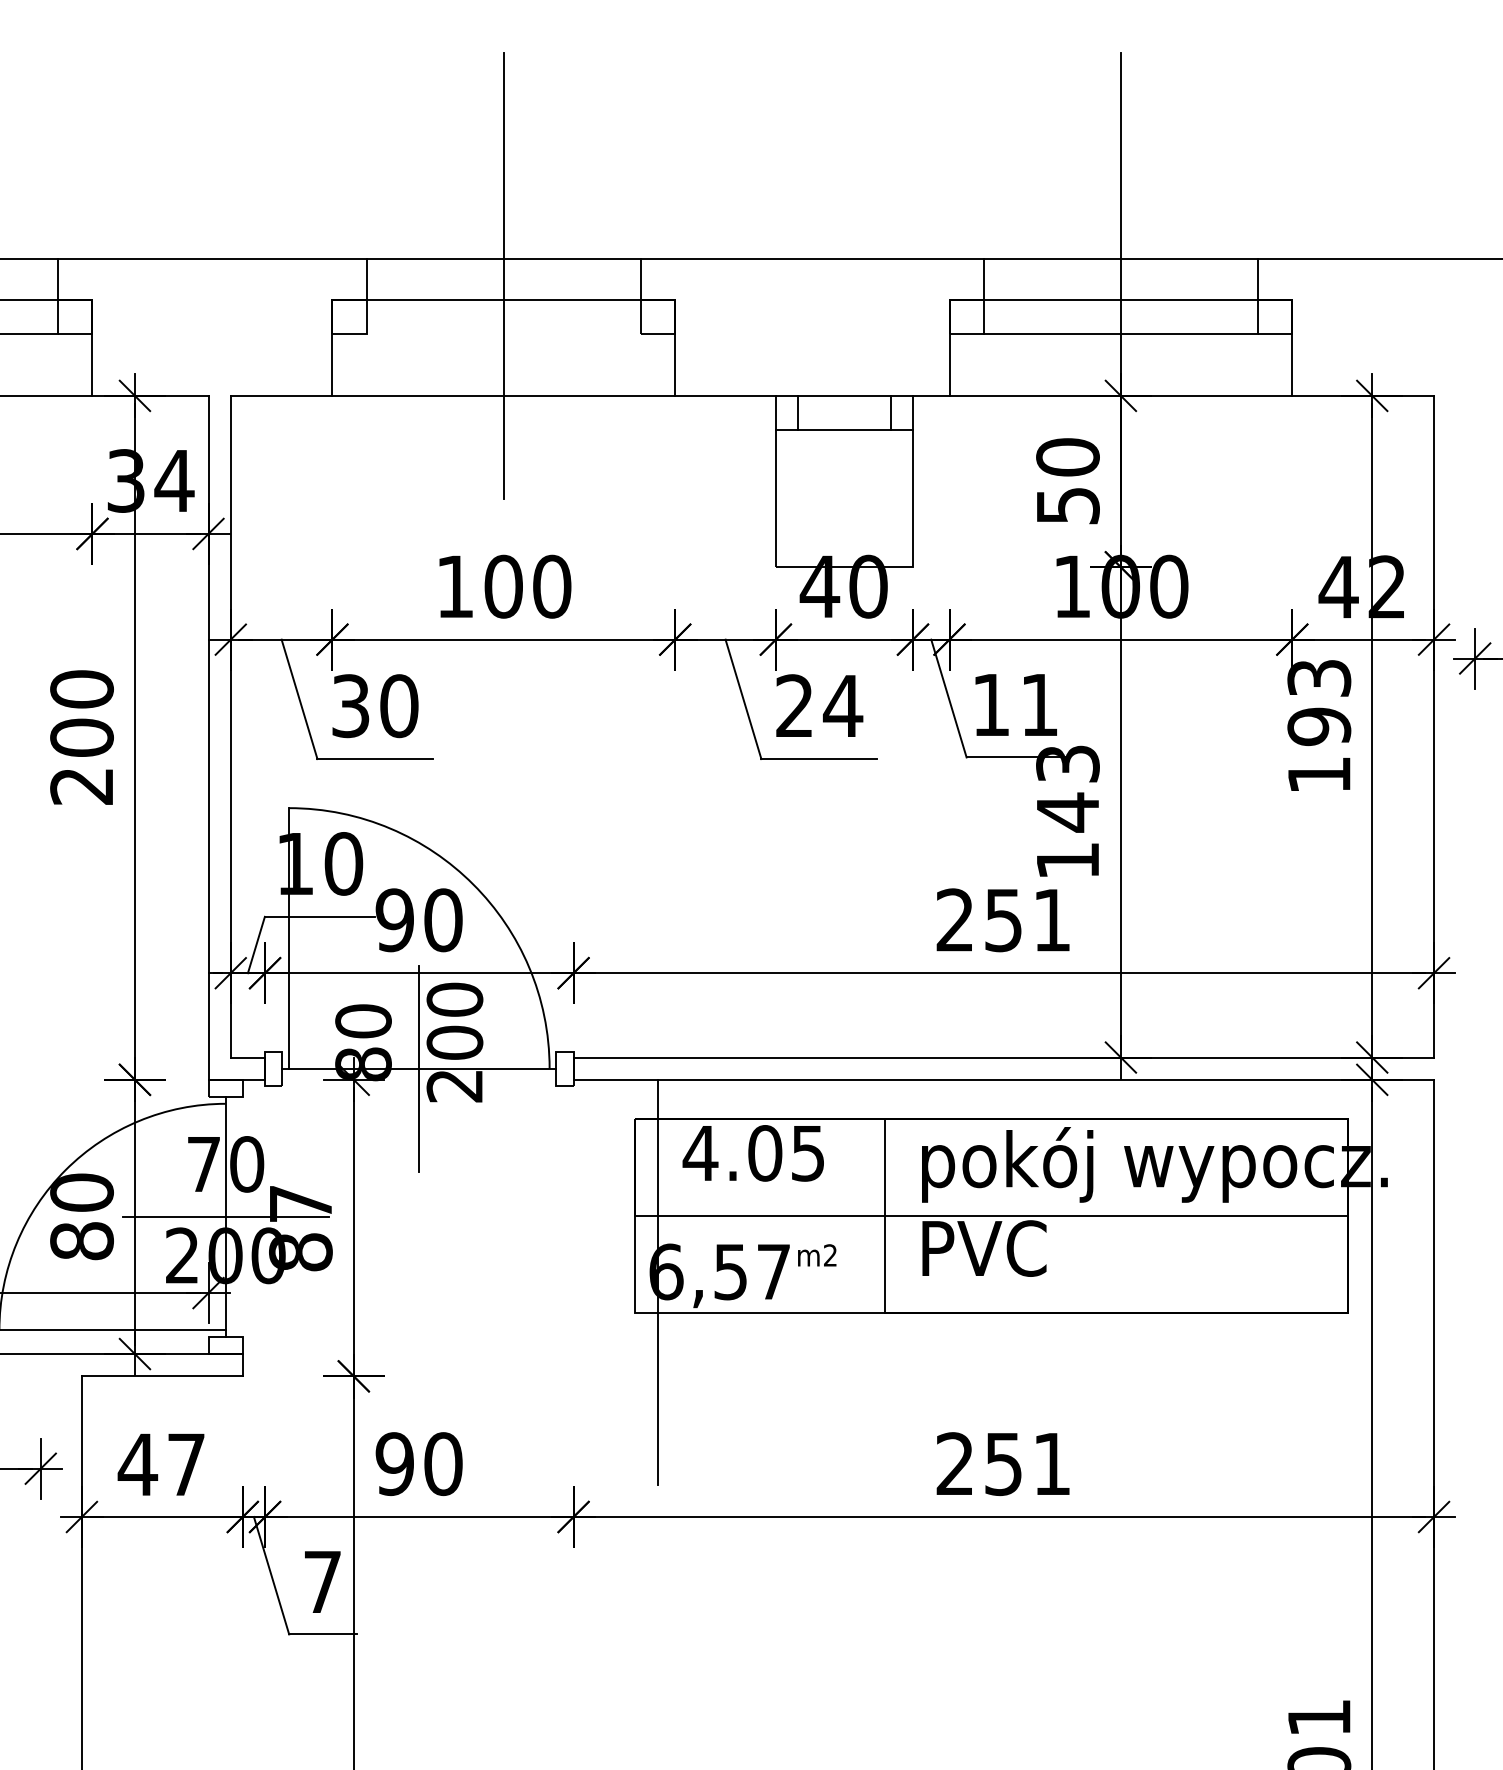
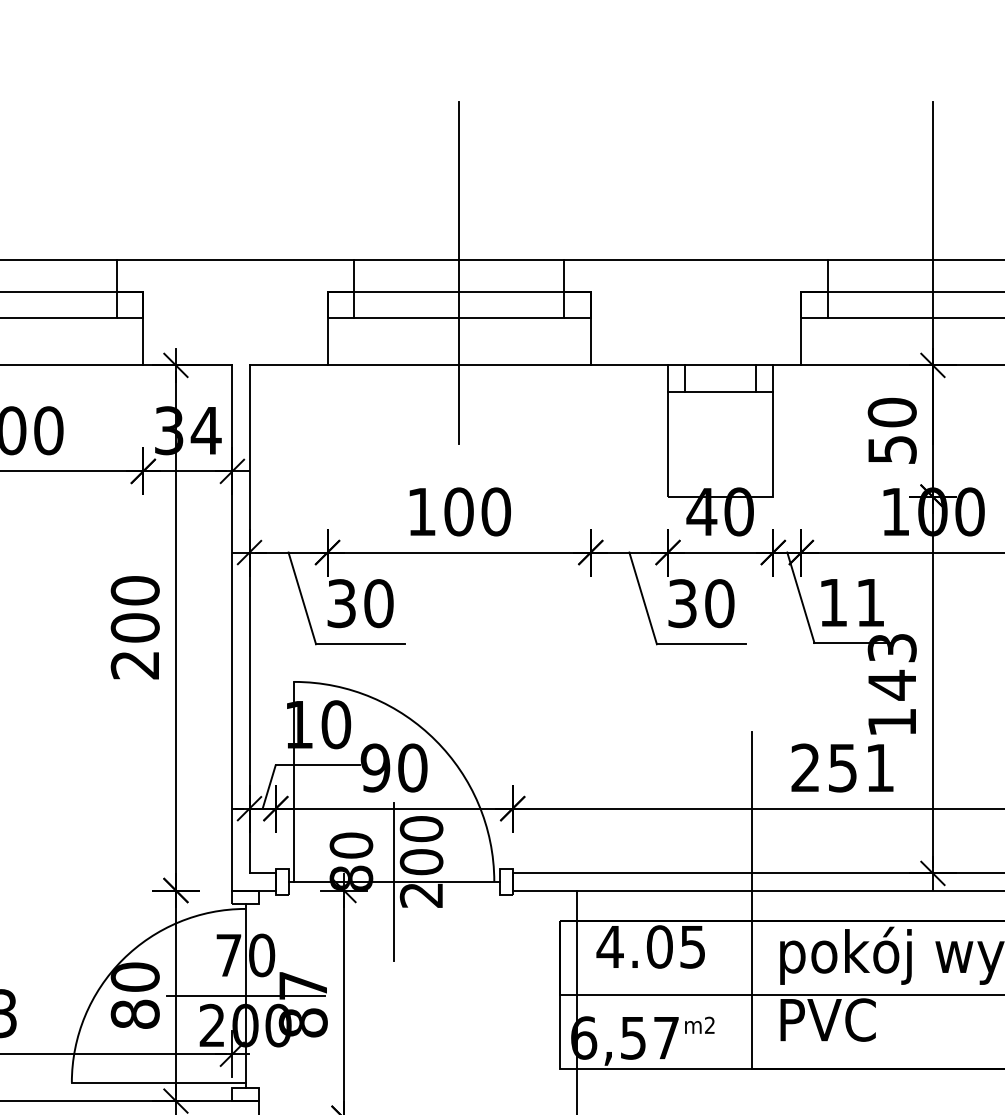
line: (503, 334) -> (458, 318), added
text: (819, 706) -> (701, 603), 24 -> 30
line: (885, 996) -> (752, 826), added

